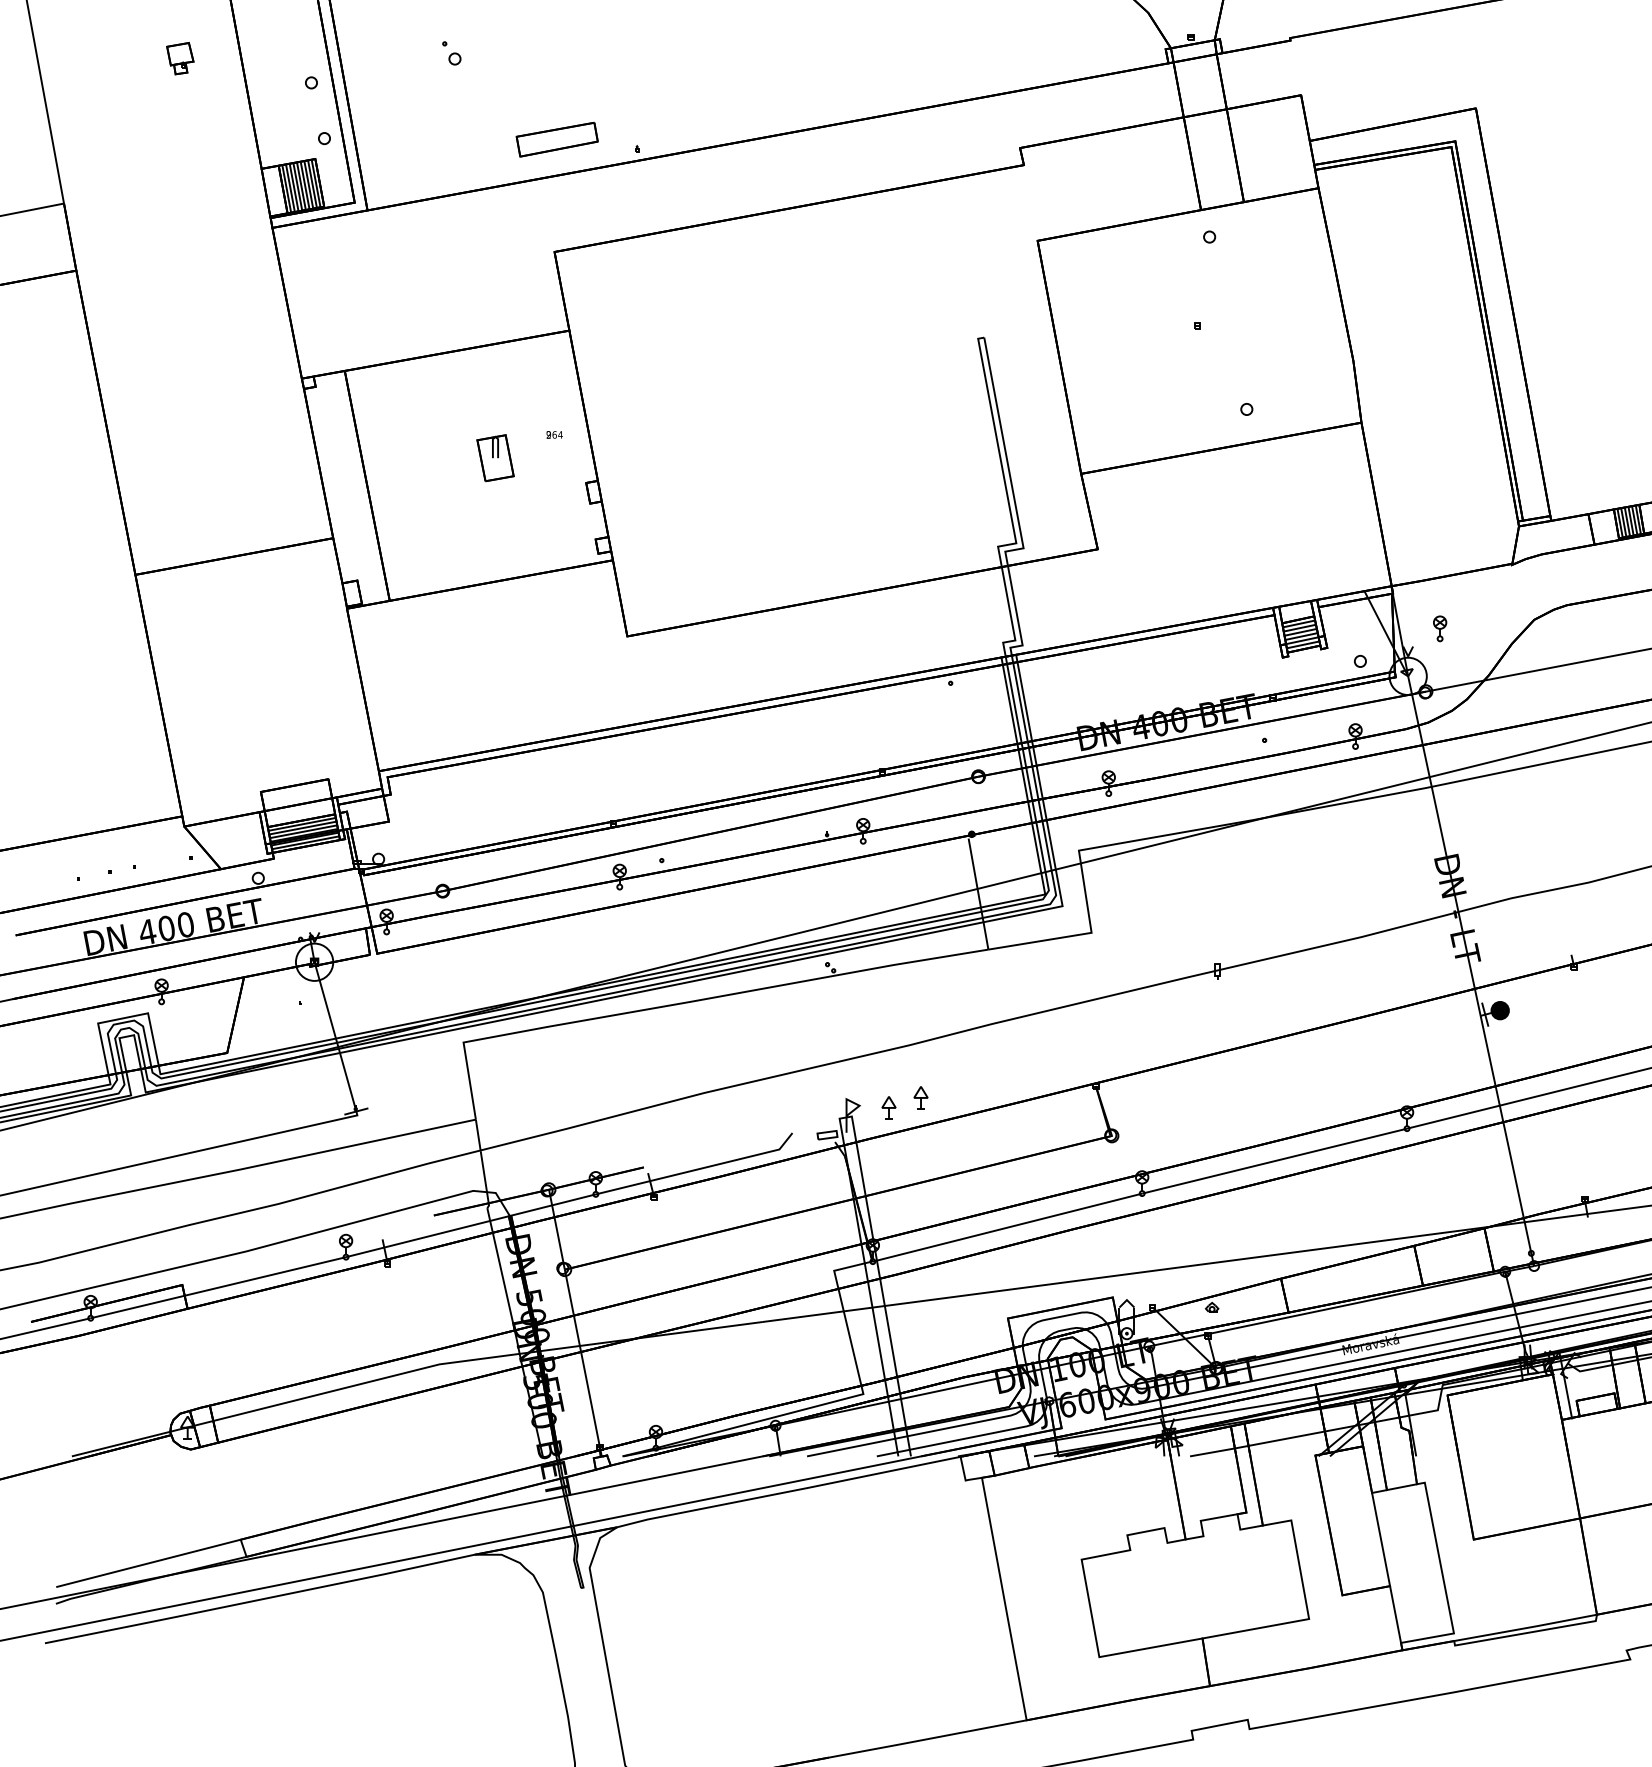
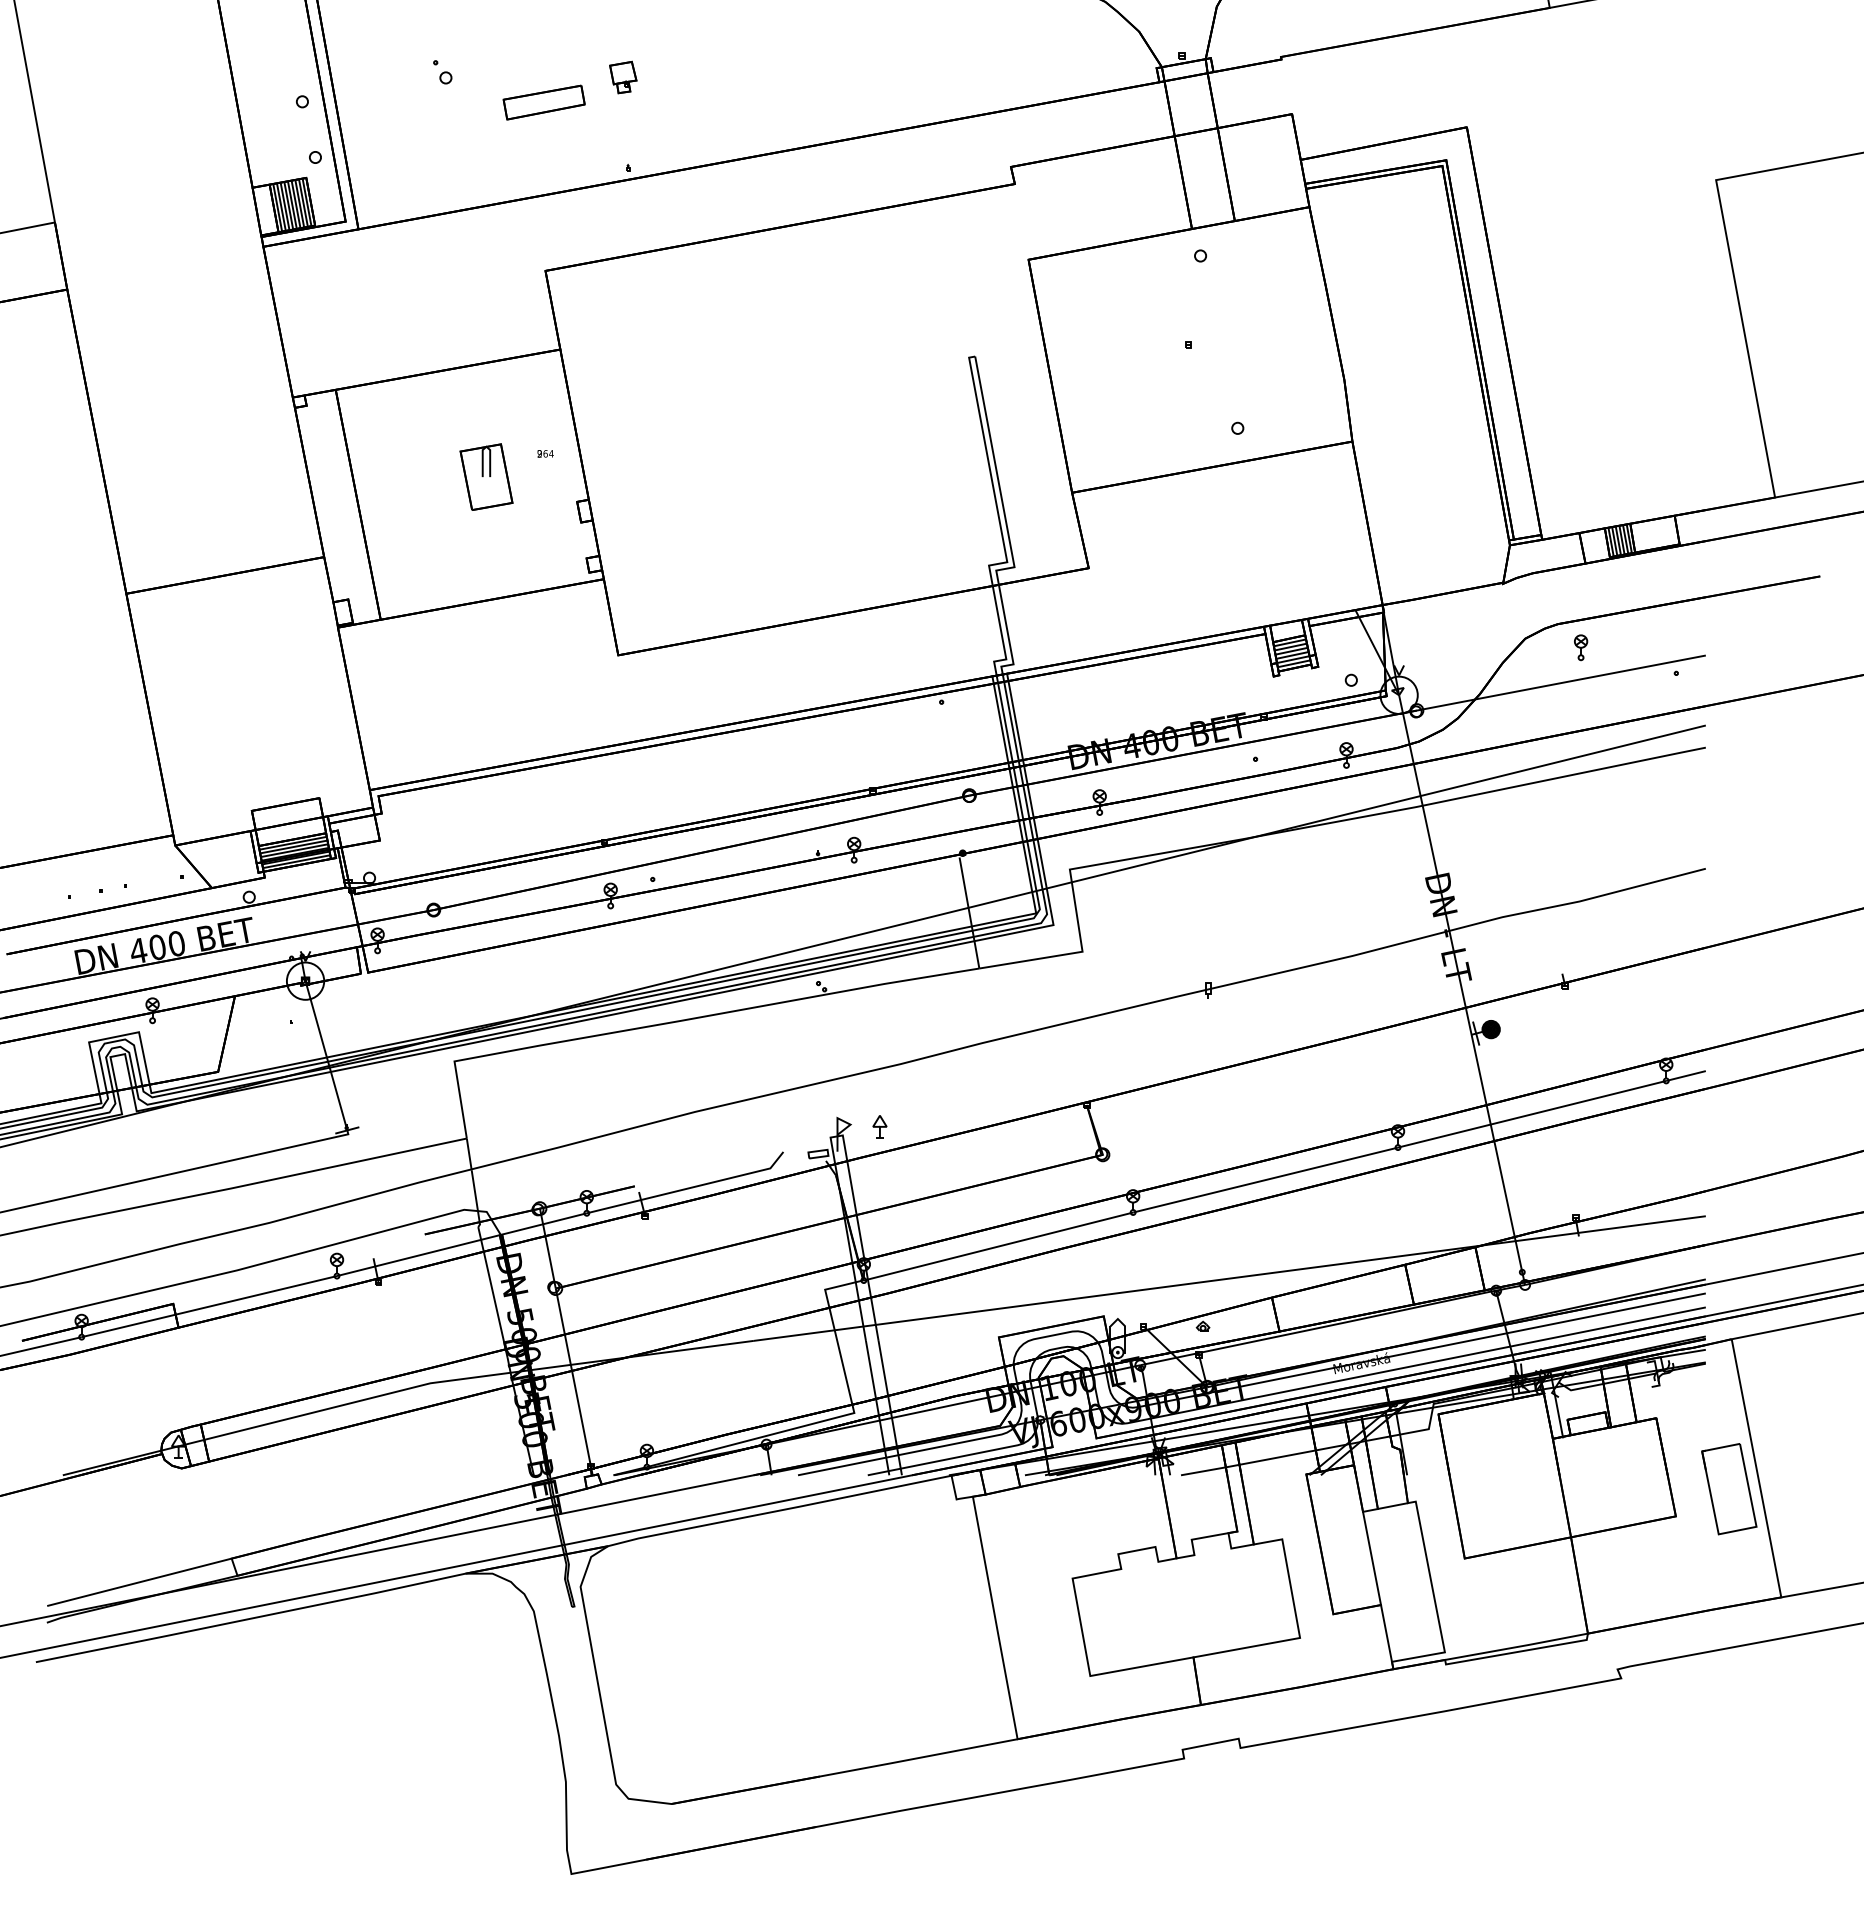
part: (180, 58) -> (623, 77), moved
part: (556, 139) -> (543, 102), moved
part: (495, 457) -> (486, 476), size x1.43
part: (1440, 628) -> (1581, 647), moved
part: (920, 1097) -> (911, 1116), removed

